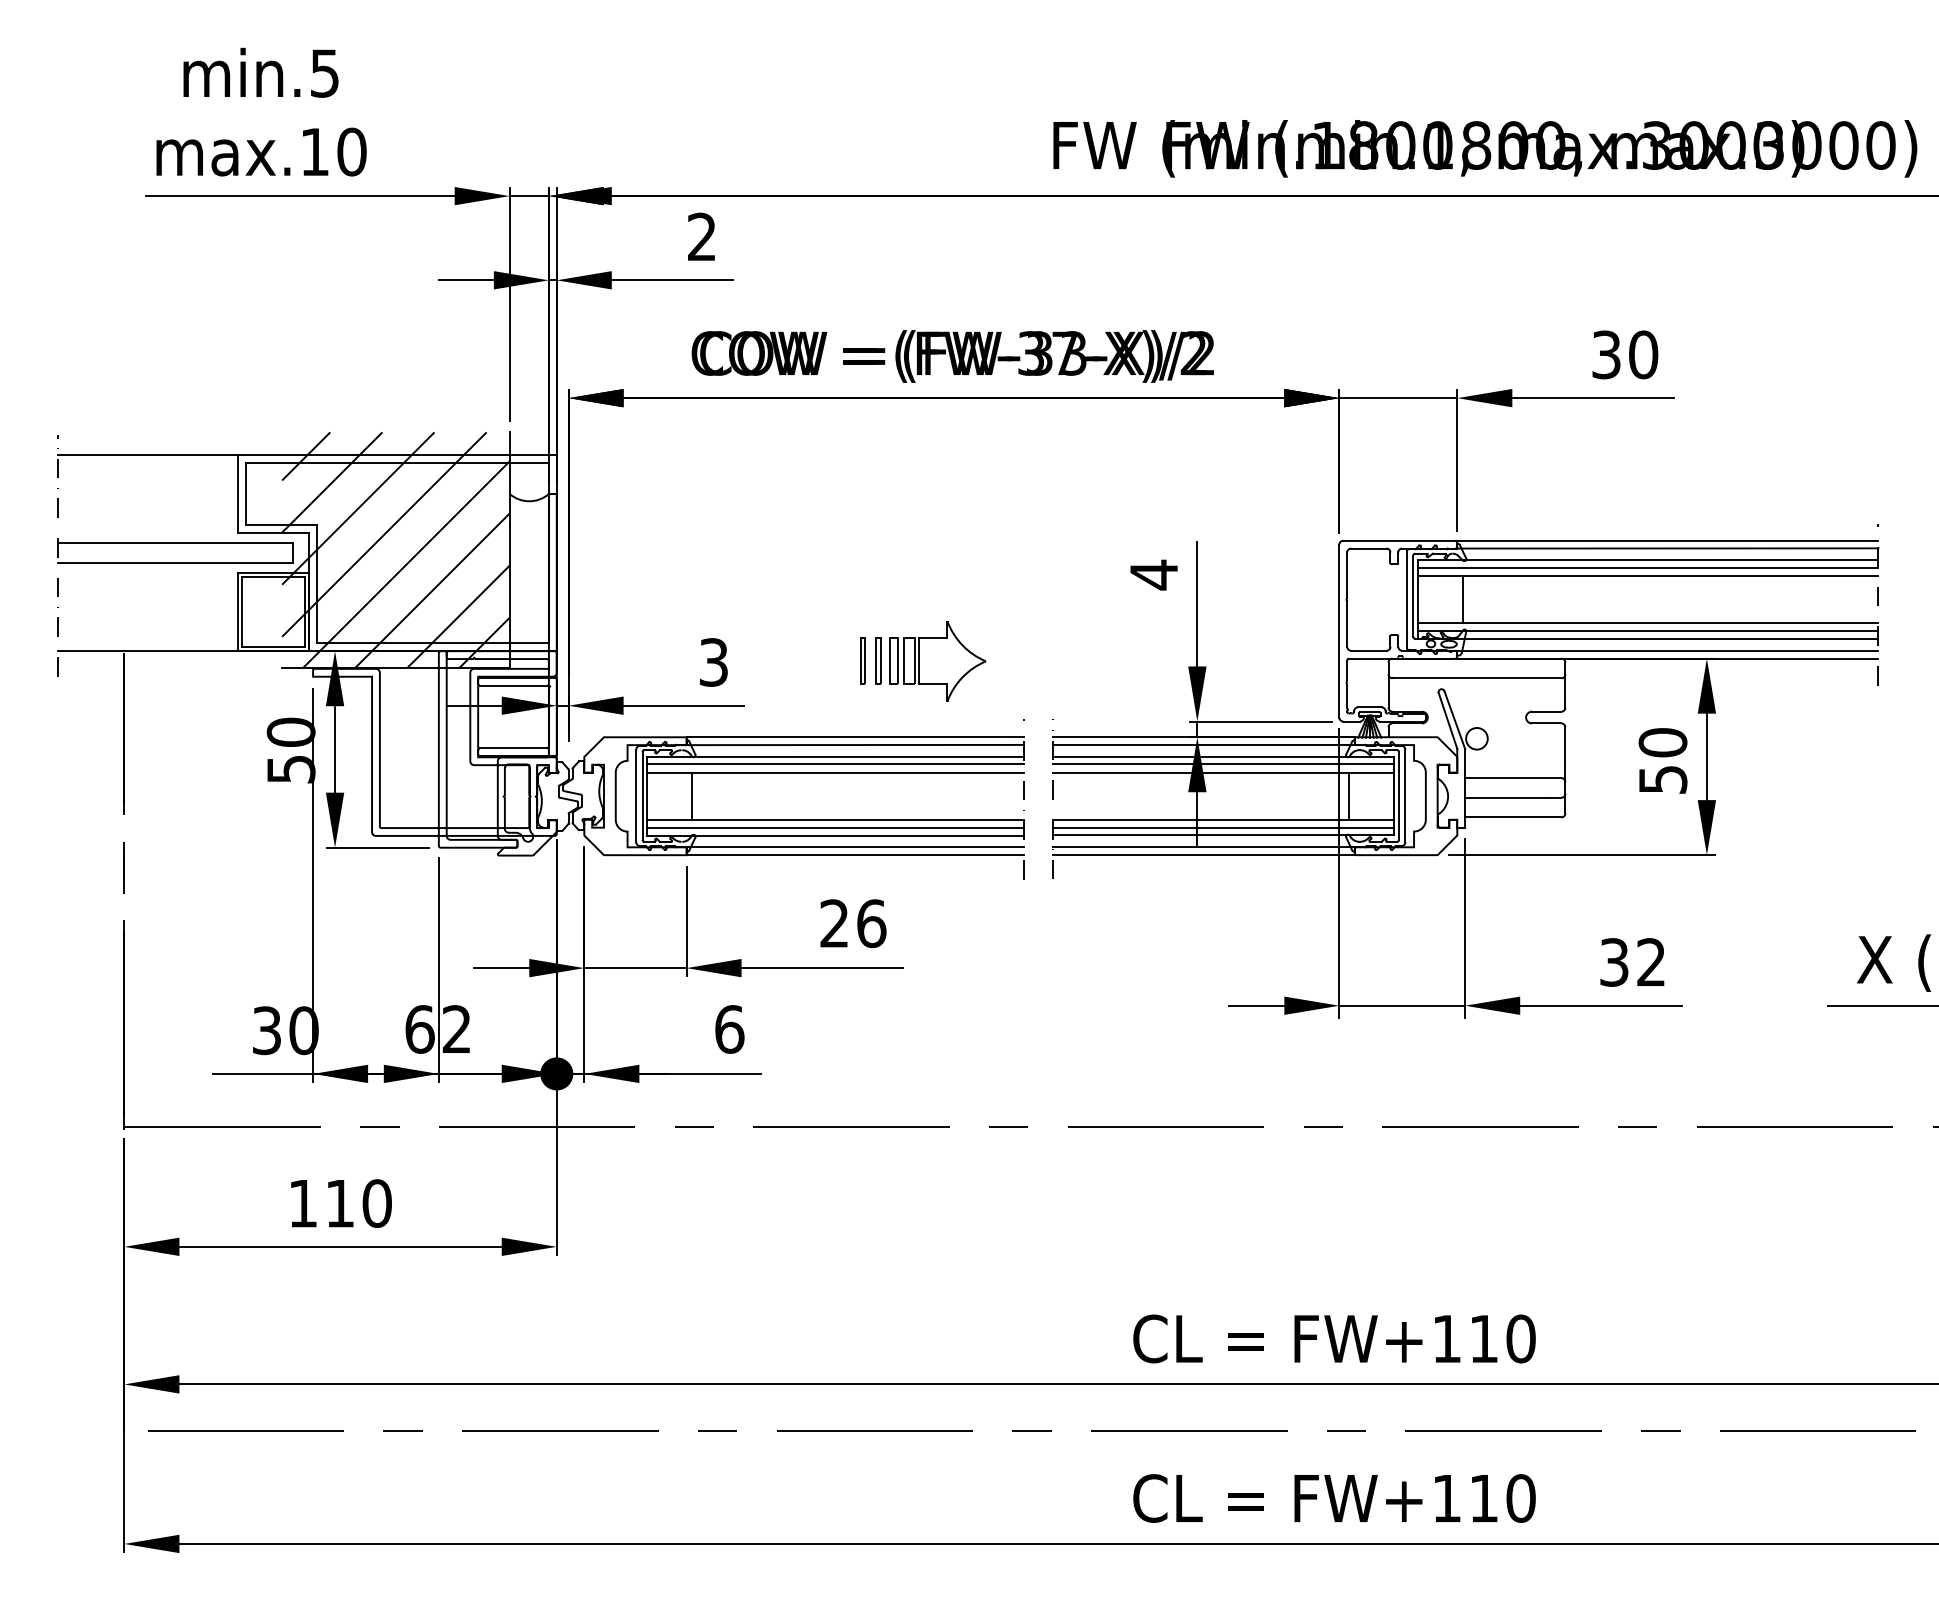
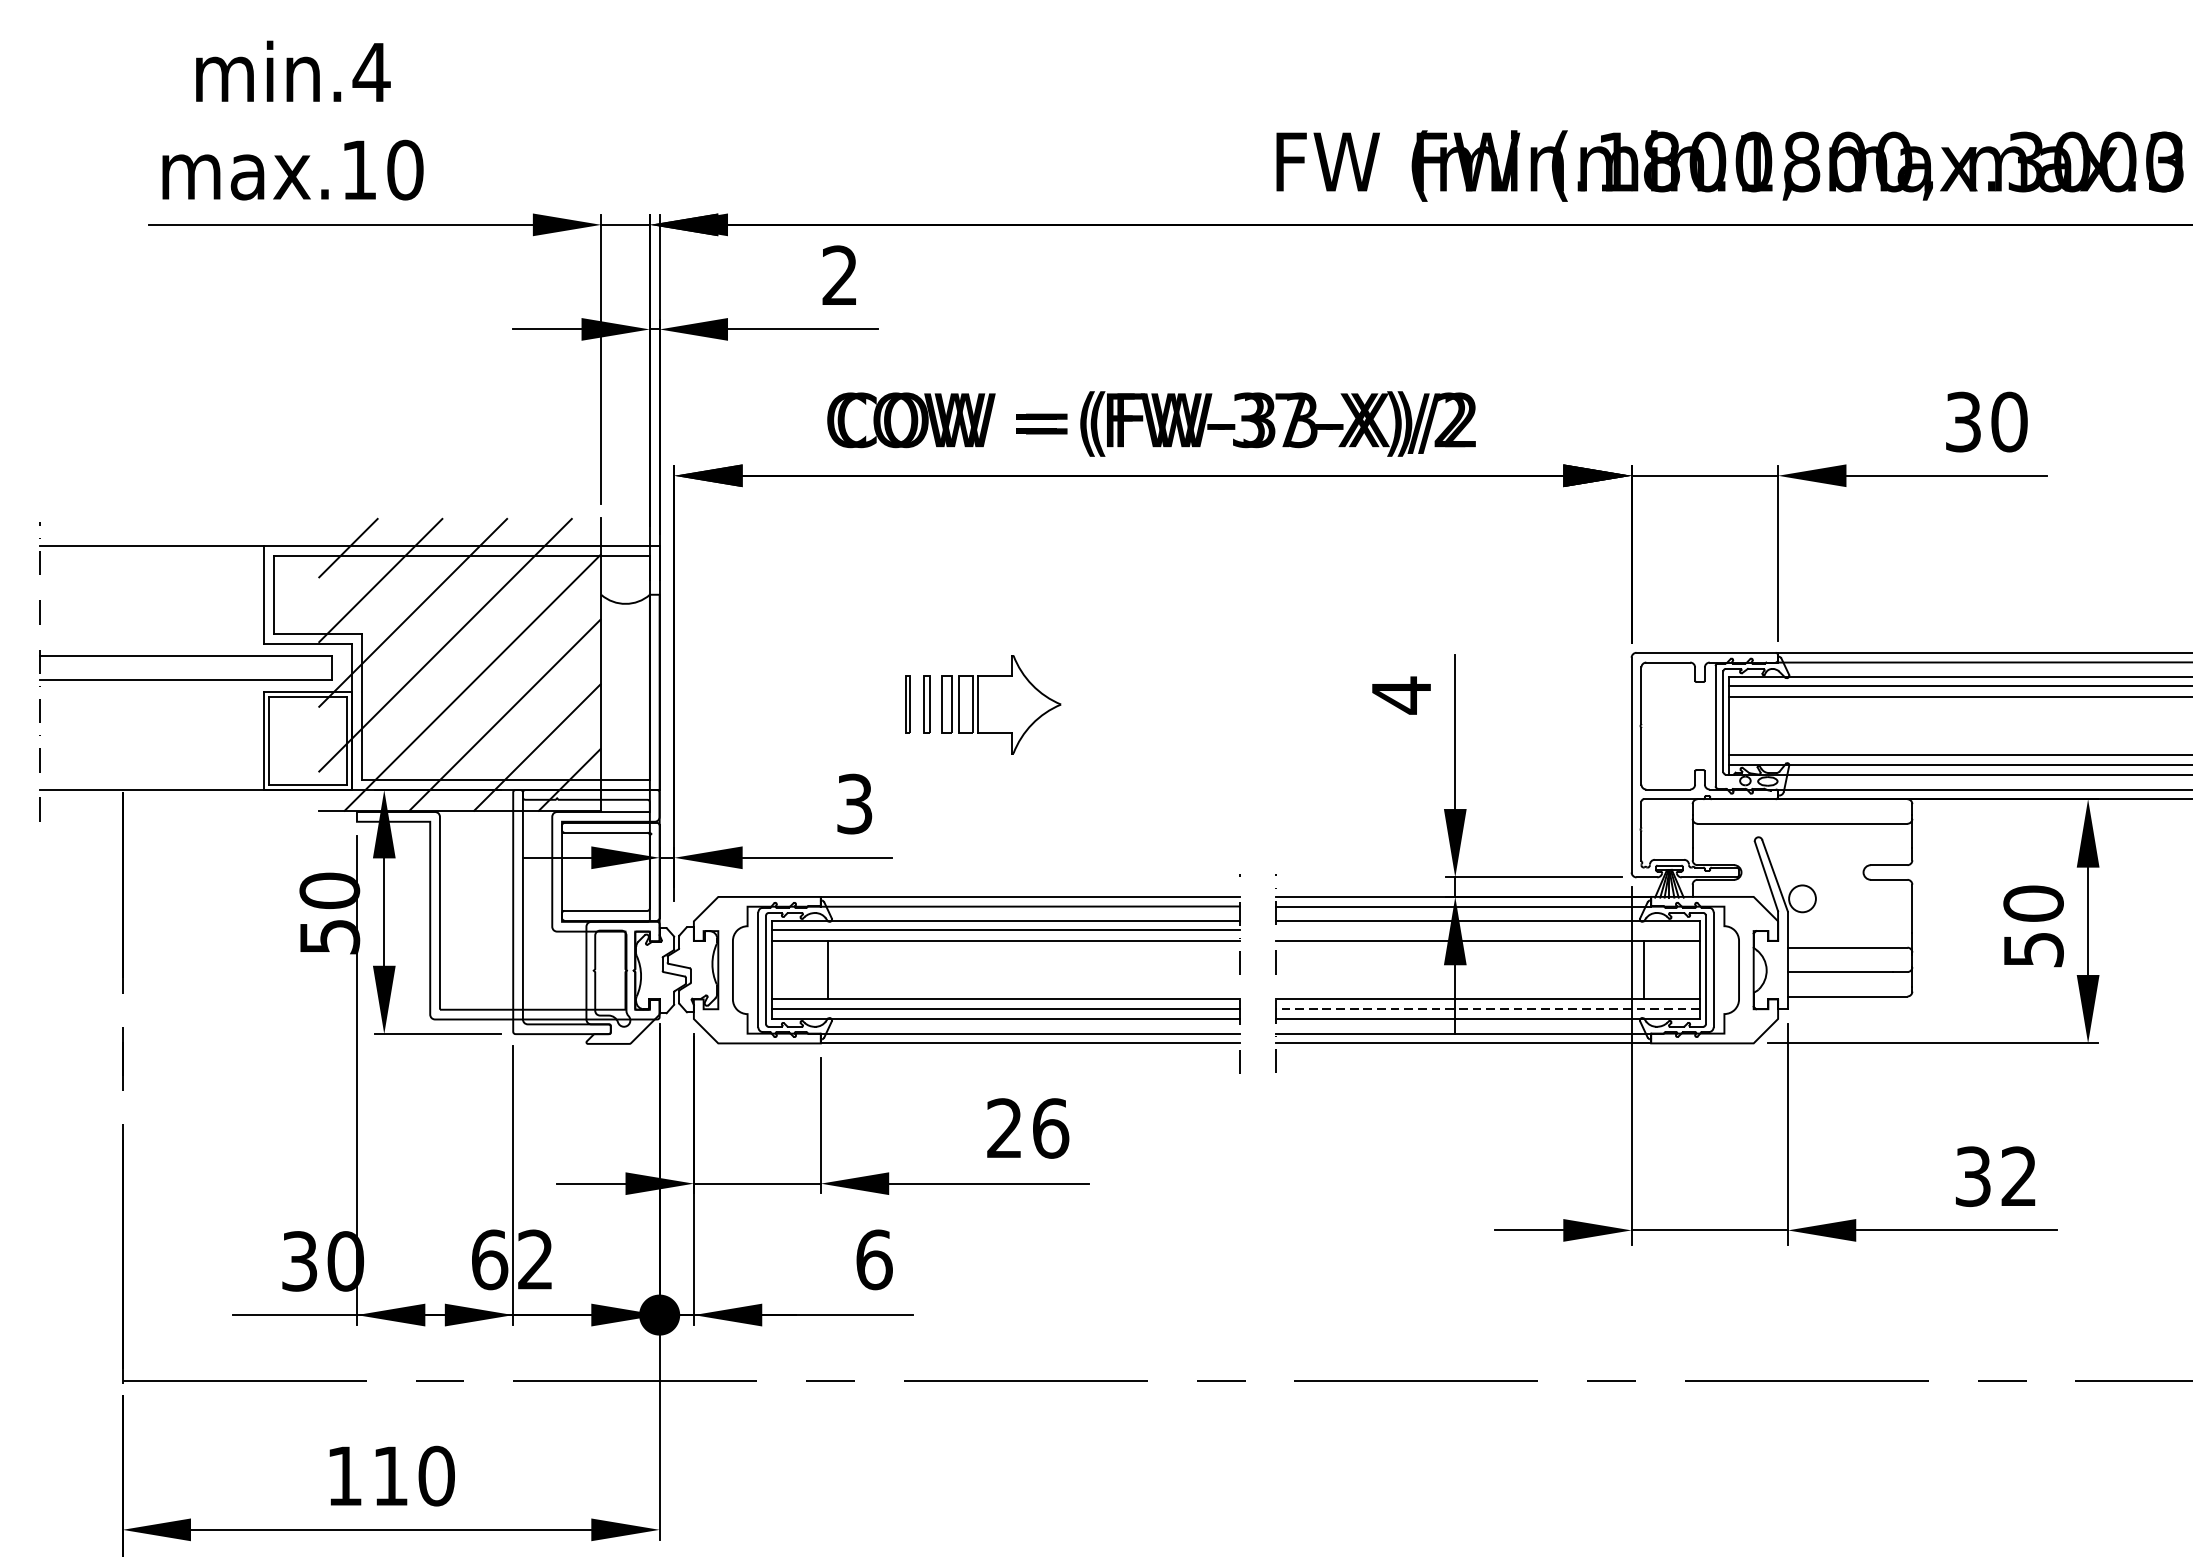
text: (324, 73) -> (371, 72), min.5 -> min.4
line: (1463, 599) -> (1785, 725), removed
part: (923, 661) -> (983, 704), moved
line: (1223, 764) -> (1487, 930), removed
line: (1223, 827) -> (1487, 1009), solid -> dashed

